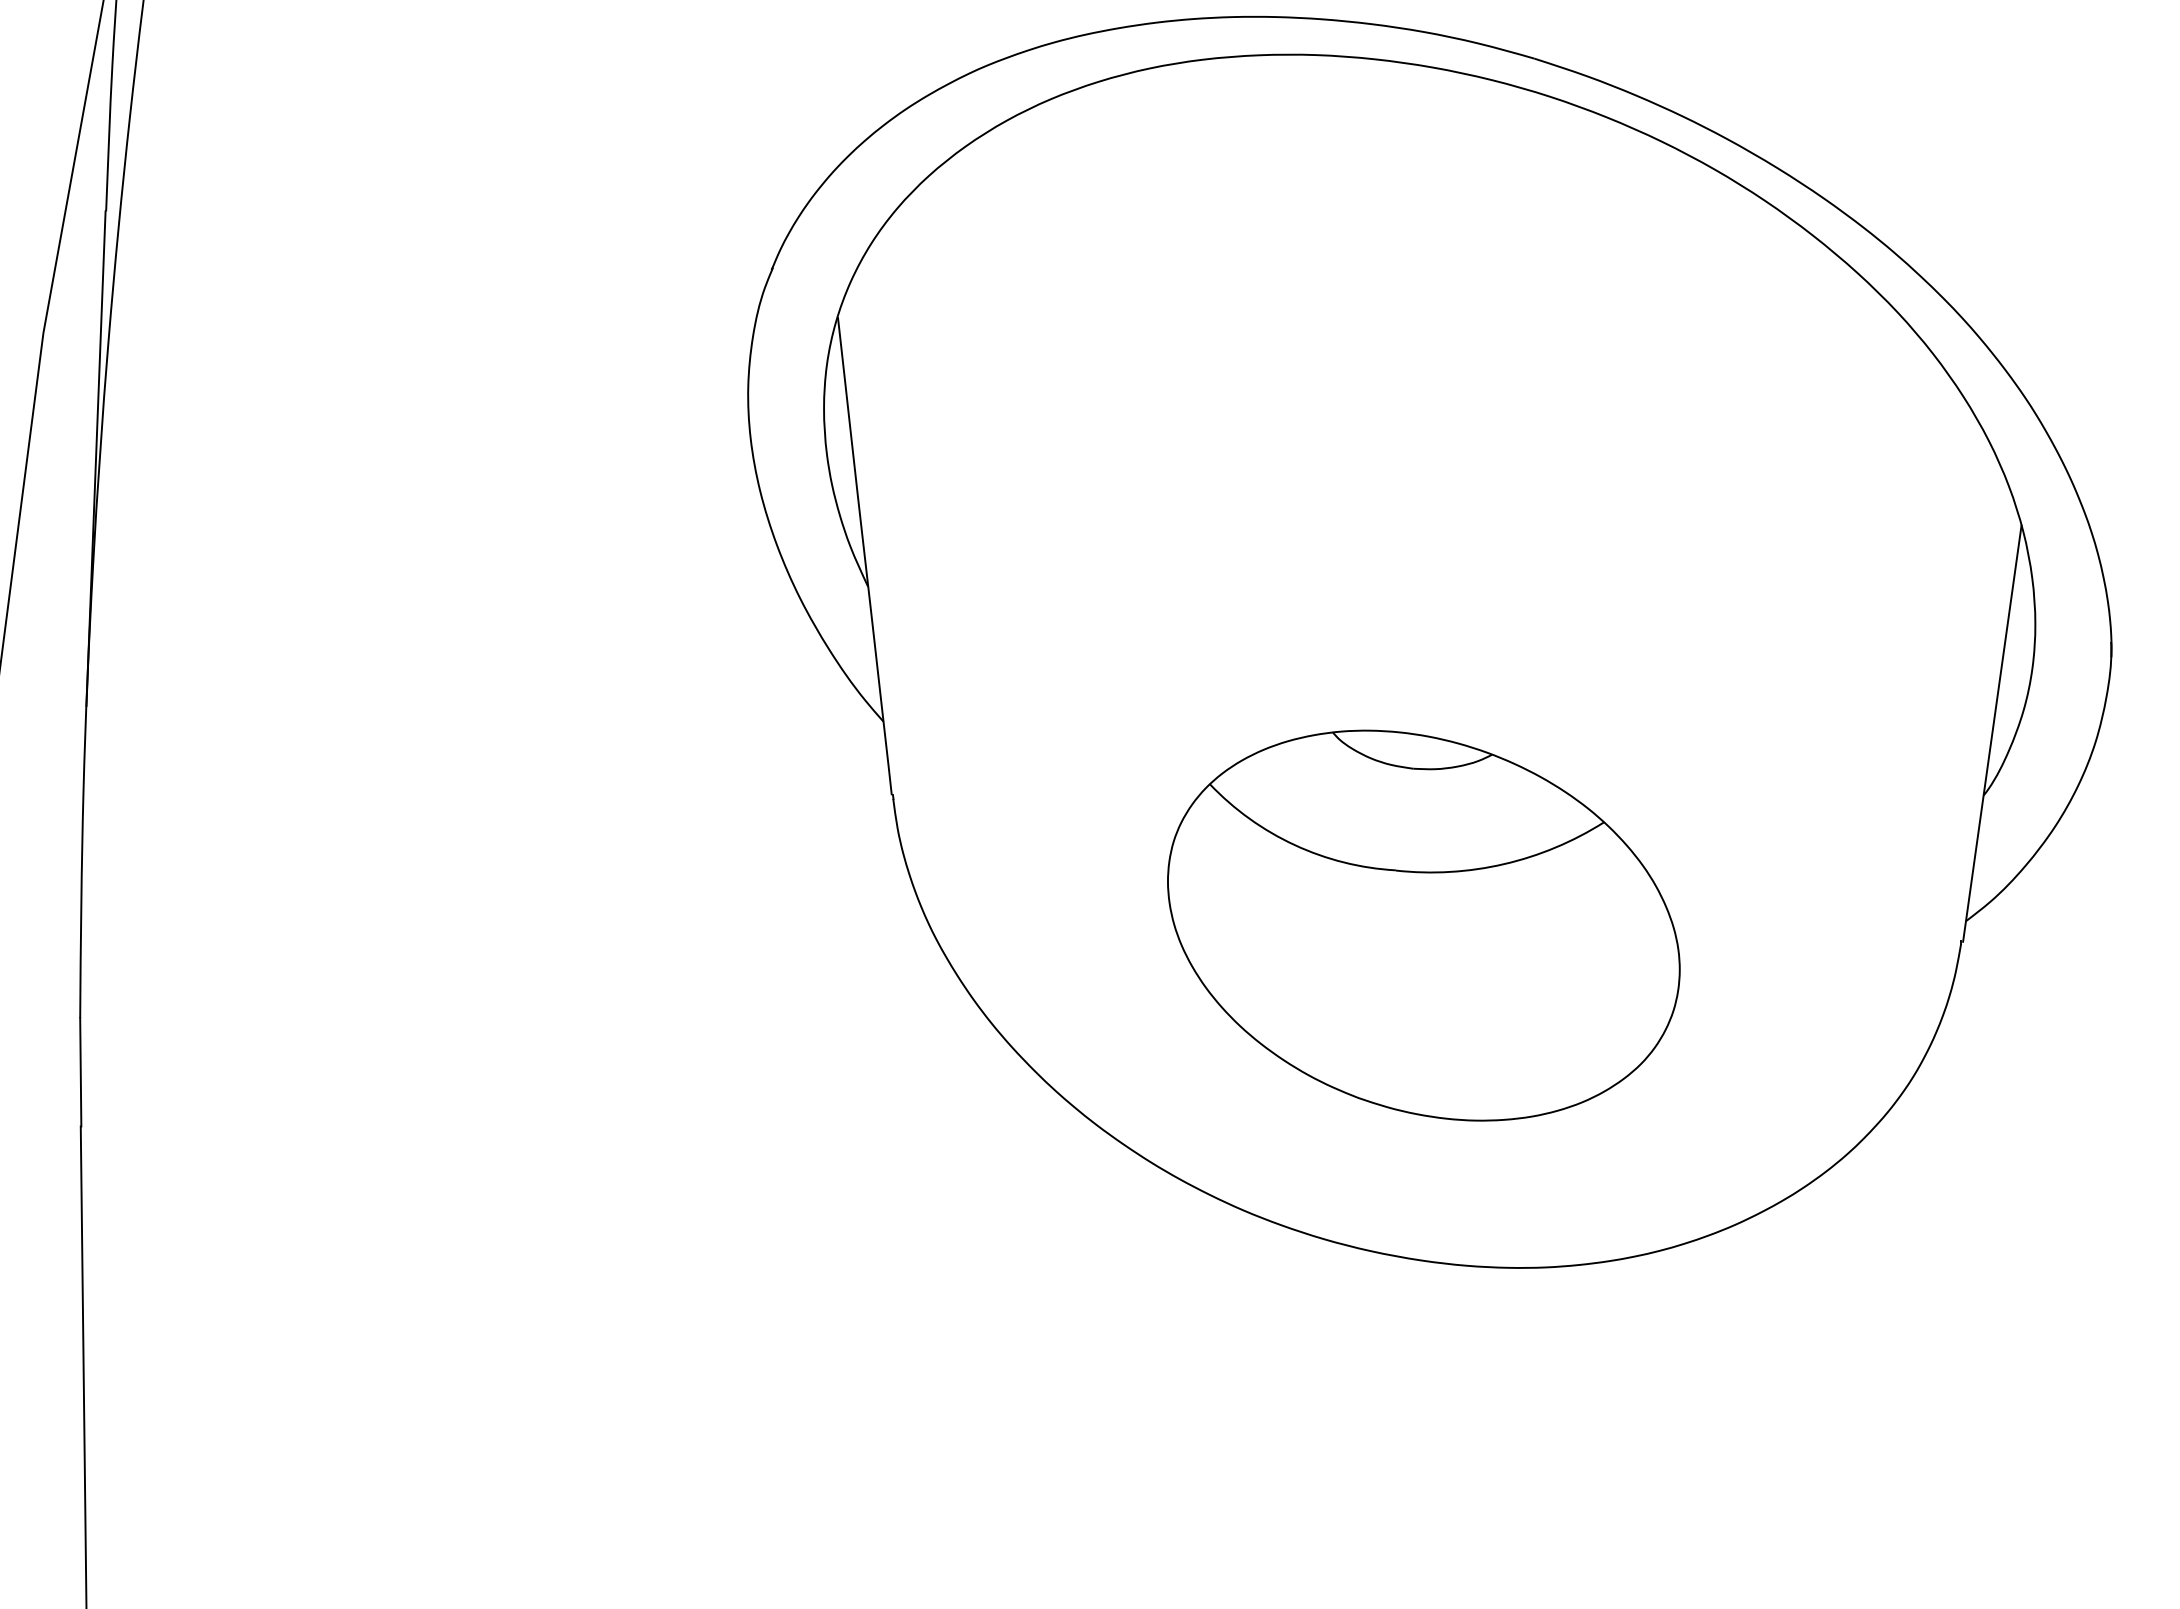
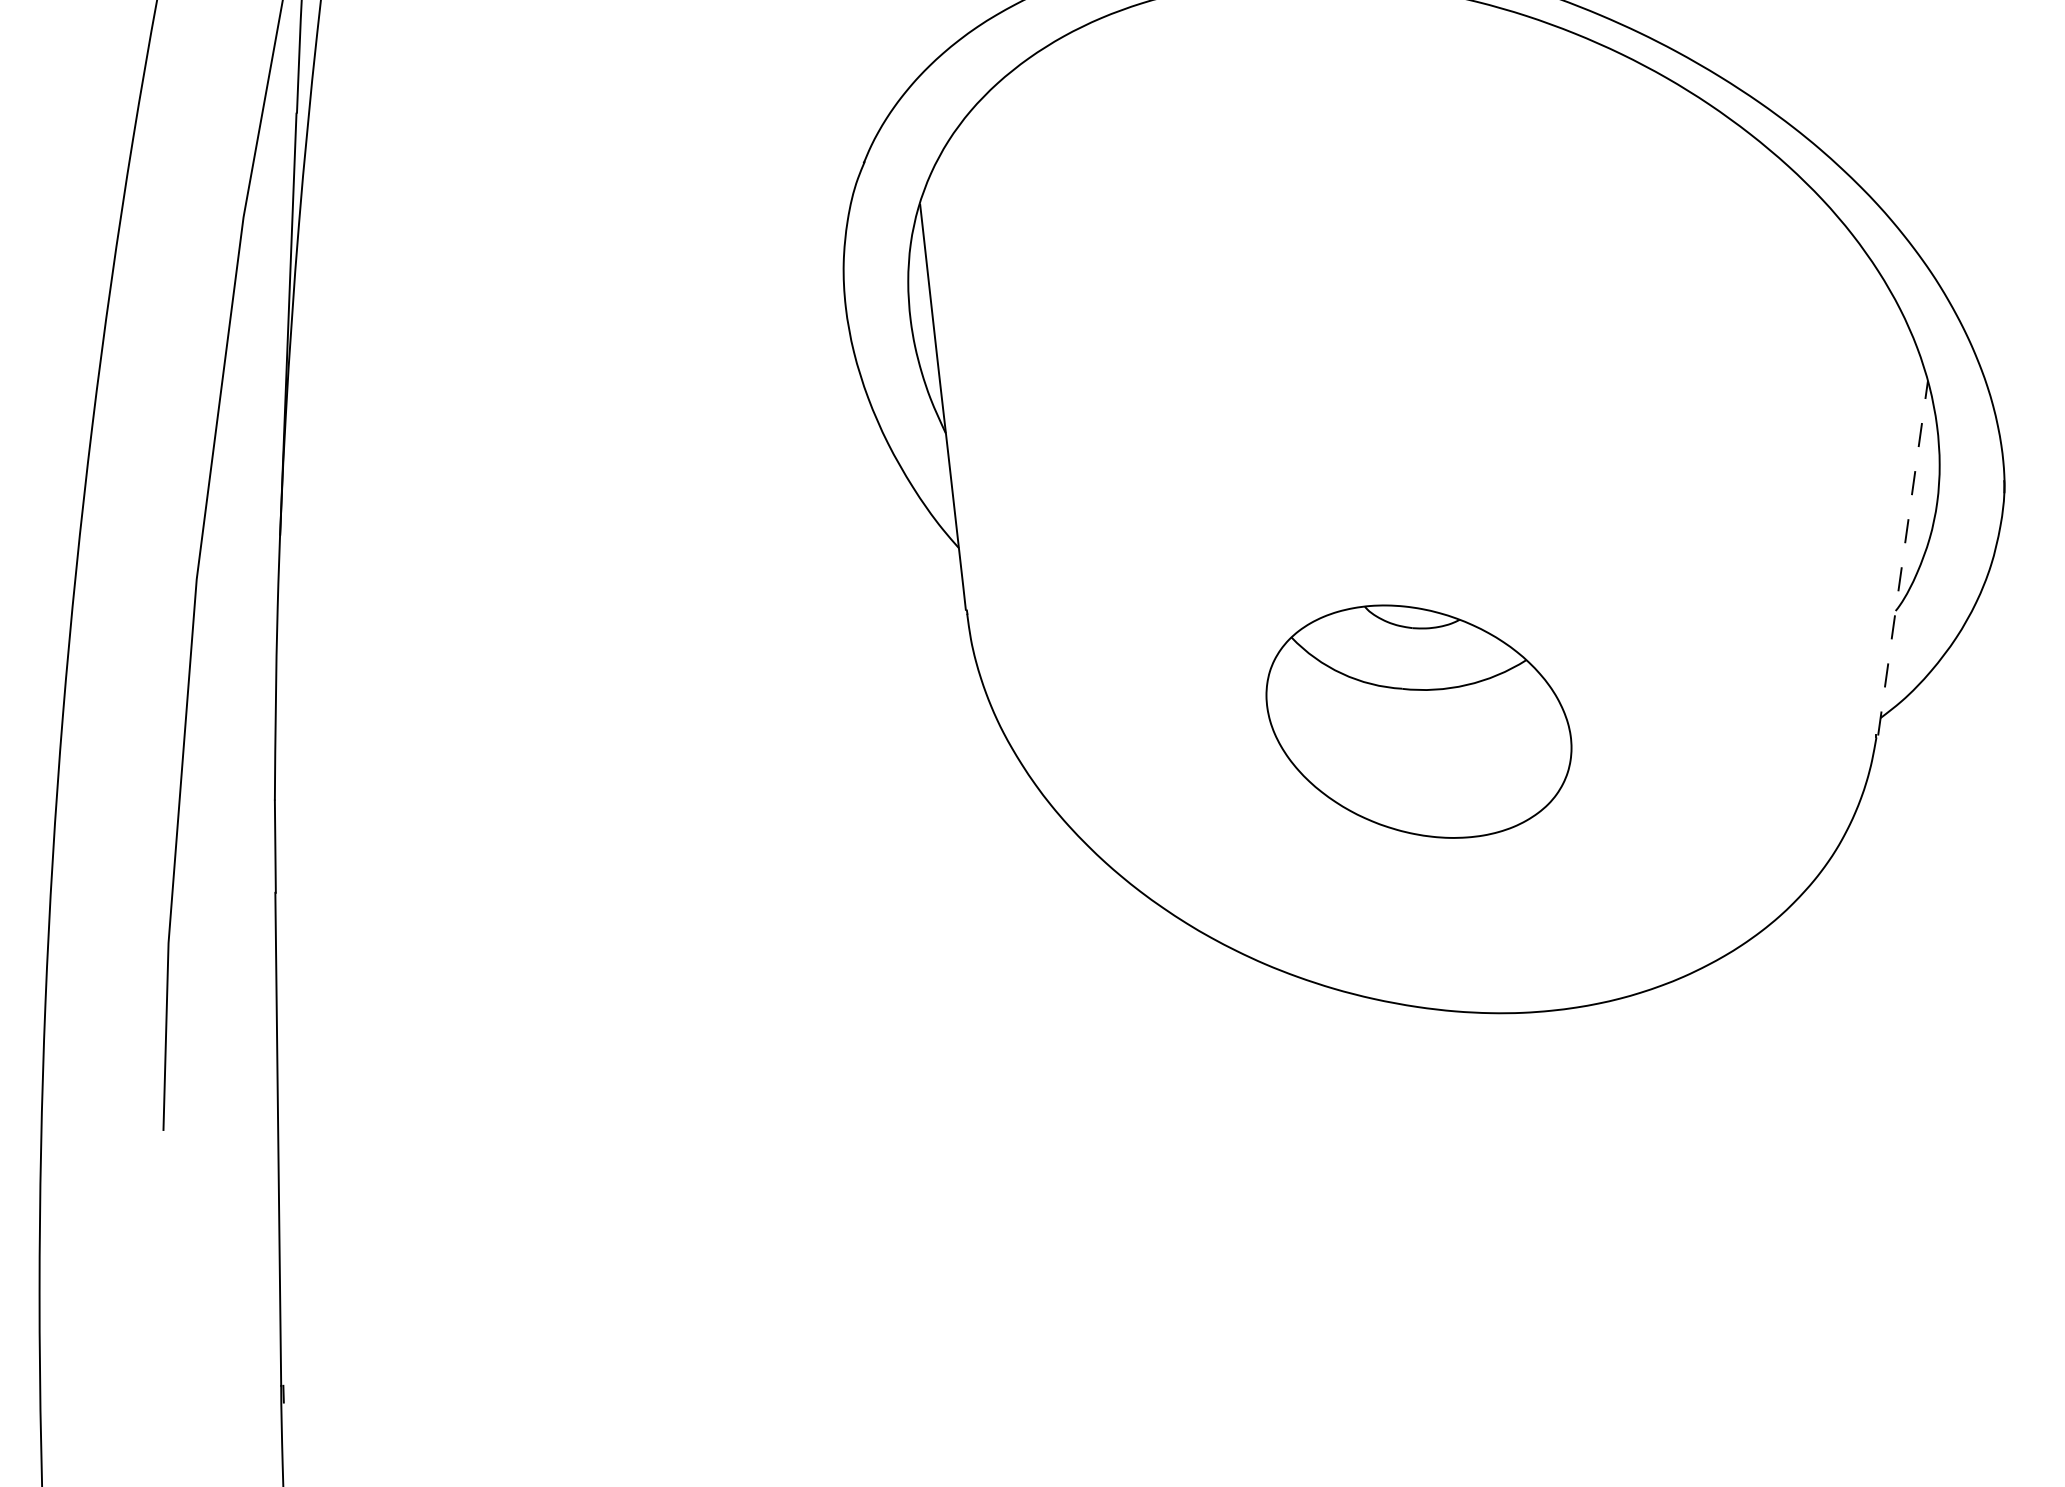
line: (1992, 733) -> (1903, 558), solid -> dashed
part: (1423, 925) -> (1418, 721), size x0.7

